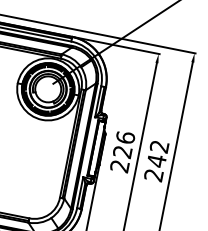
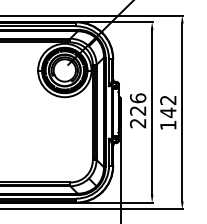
text: (154, 175) -> (168, 125), 242 -> 142

